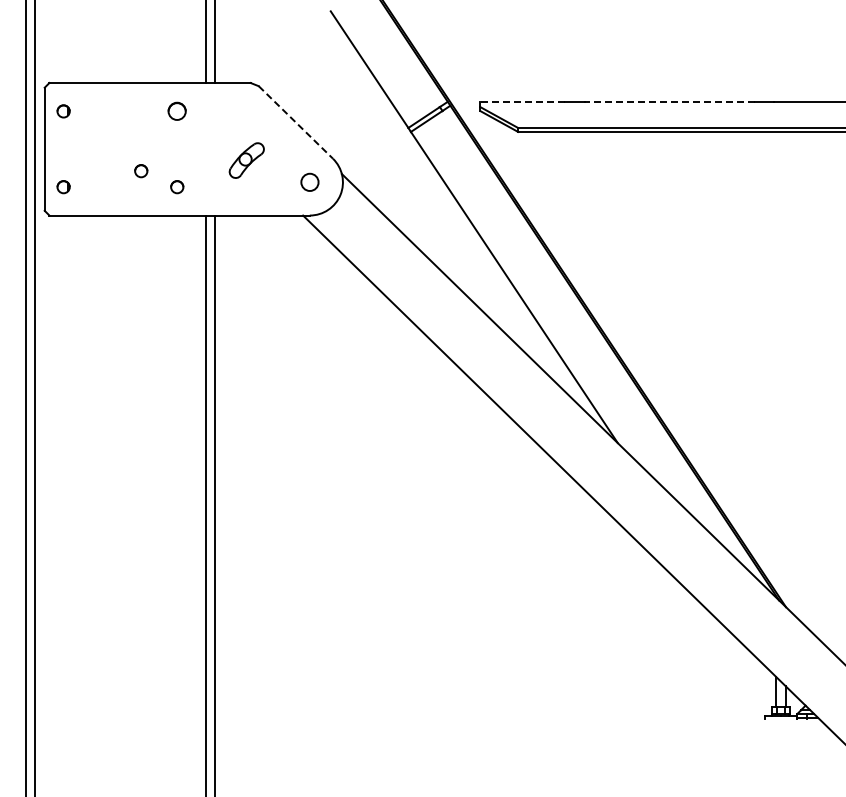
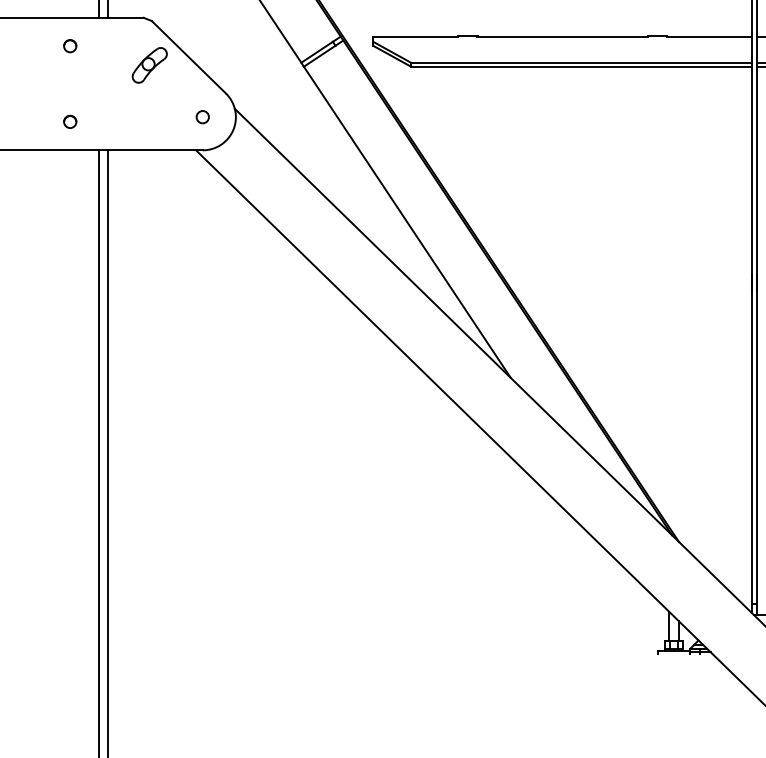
line: (522, 101) -> (415, 36), dashed -> solid
line: (669, 101) -> (562, 36), dashed -> solid
circle: (177, 111) -> (70, 46), size x0.71
line: (295, 122) -> (188, 57), dashed -> solid
part: (246, 160) -> (149, 65), moved
circle: (141, 171) -> (34, 106), removed
circle: (309, 182) -> (202, 117), size x0.71

